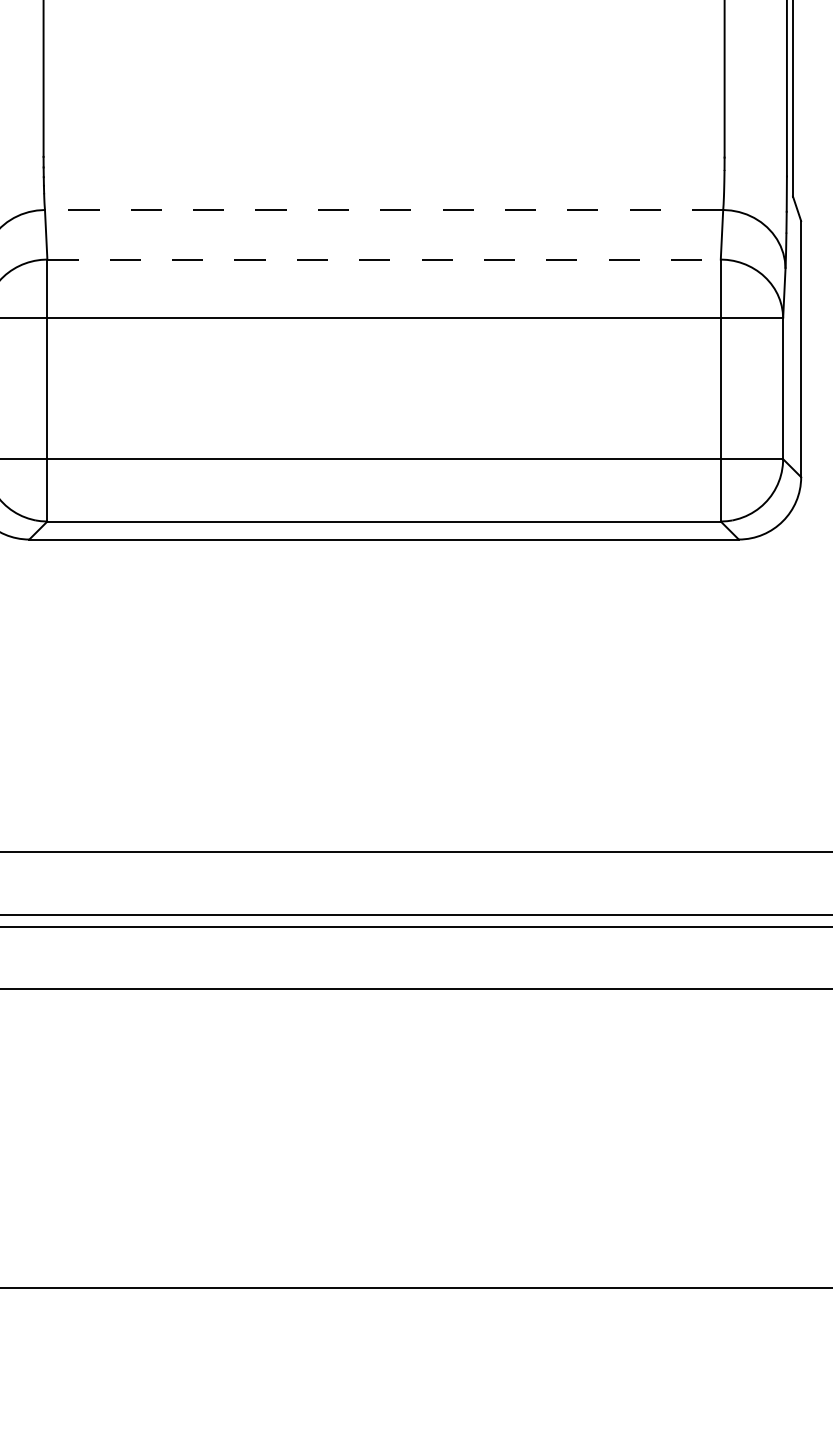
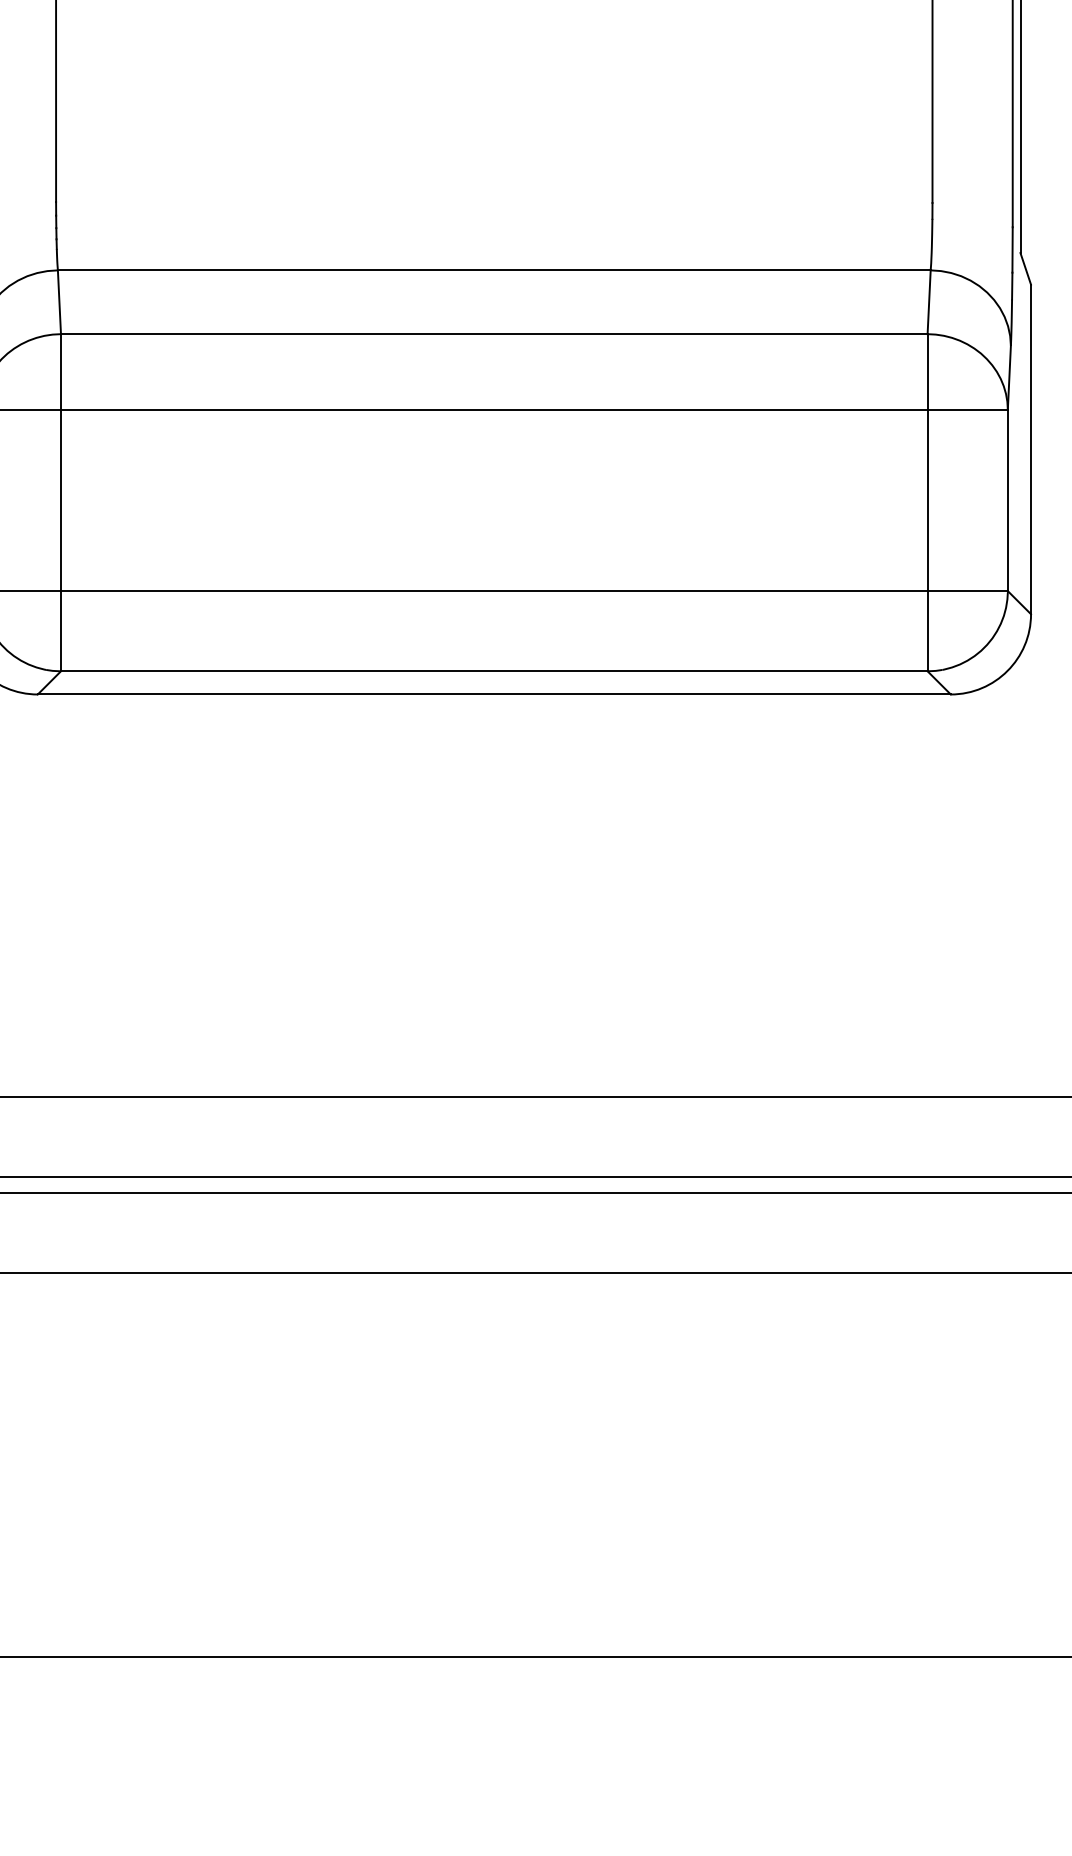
line: (383, 209) -> (493, 269), dashed -> solid
line: (384, 259) -> (494, 334), dashed -> solid

